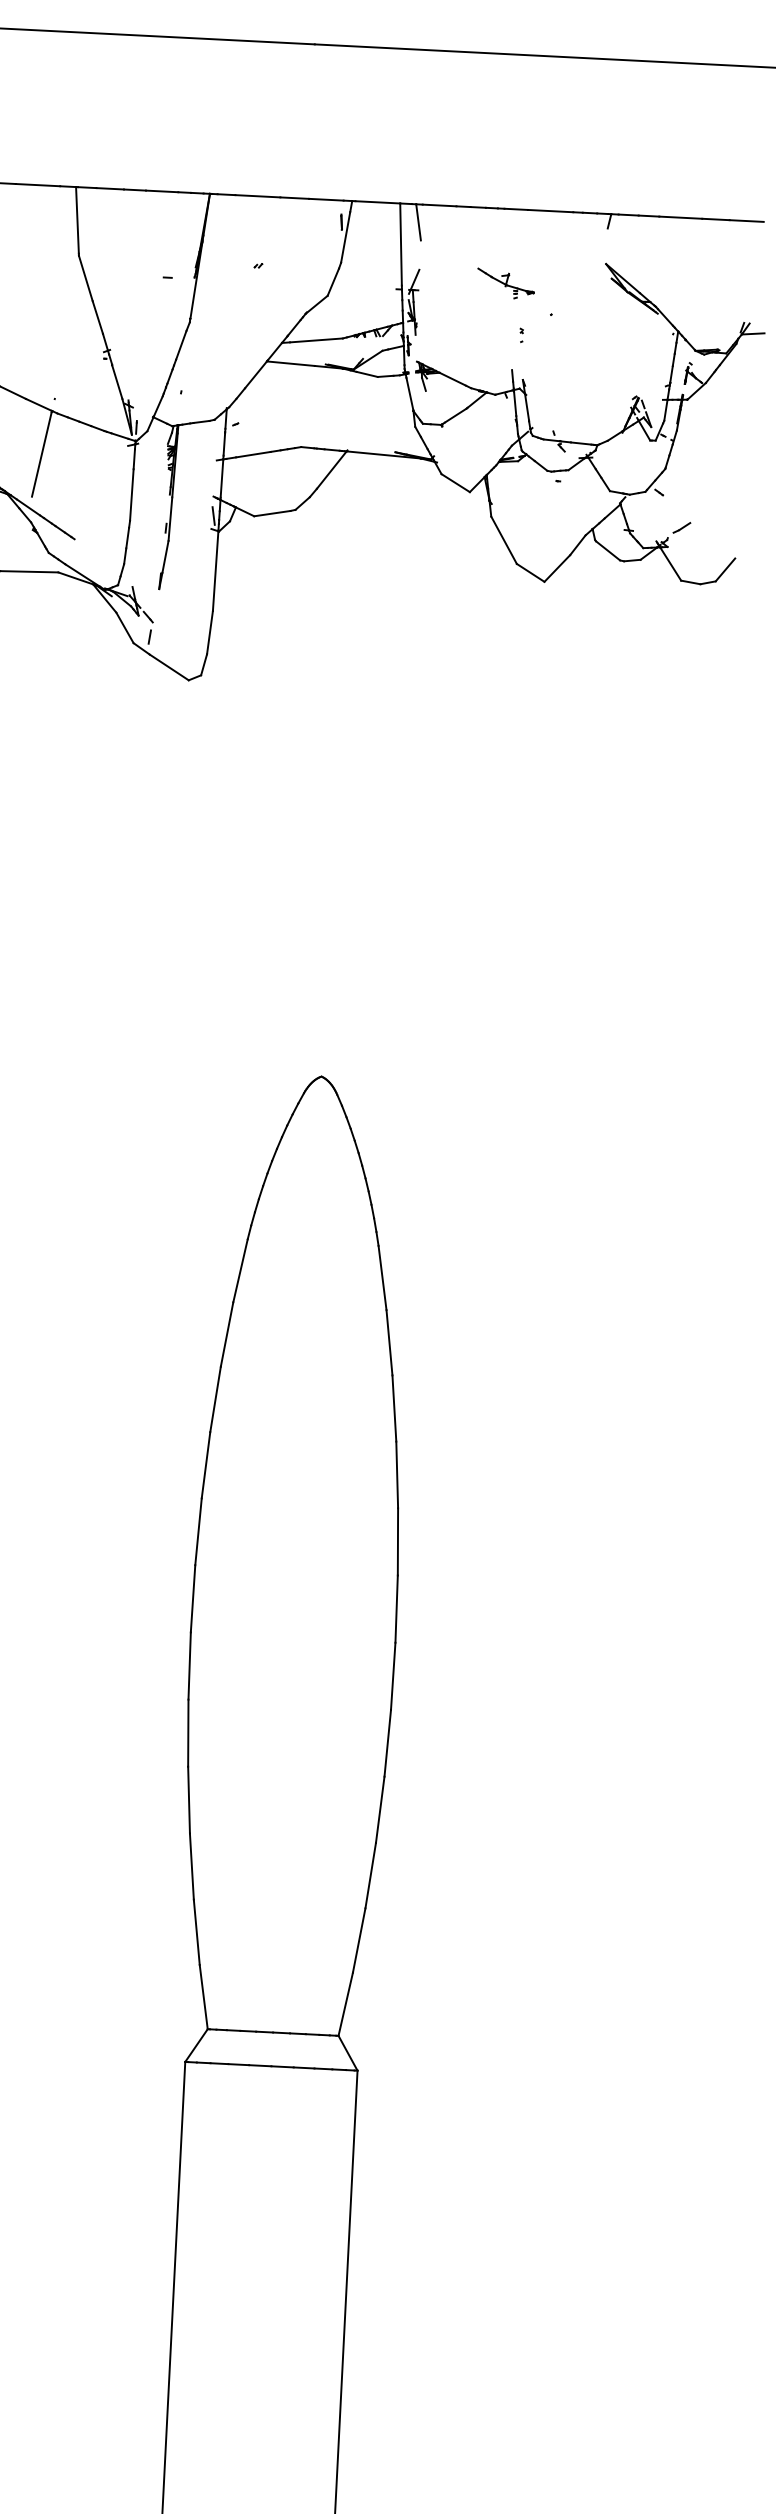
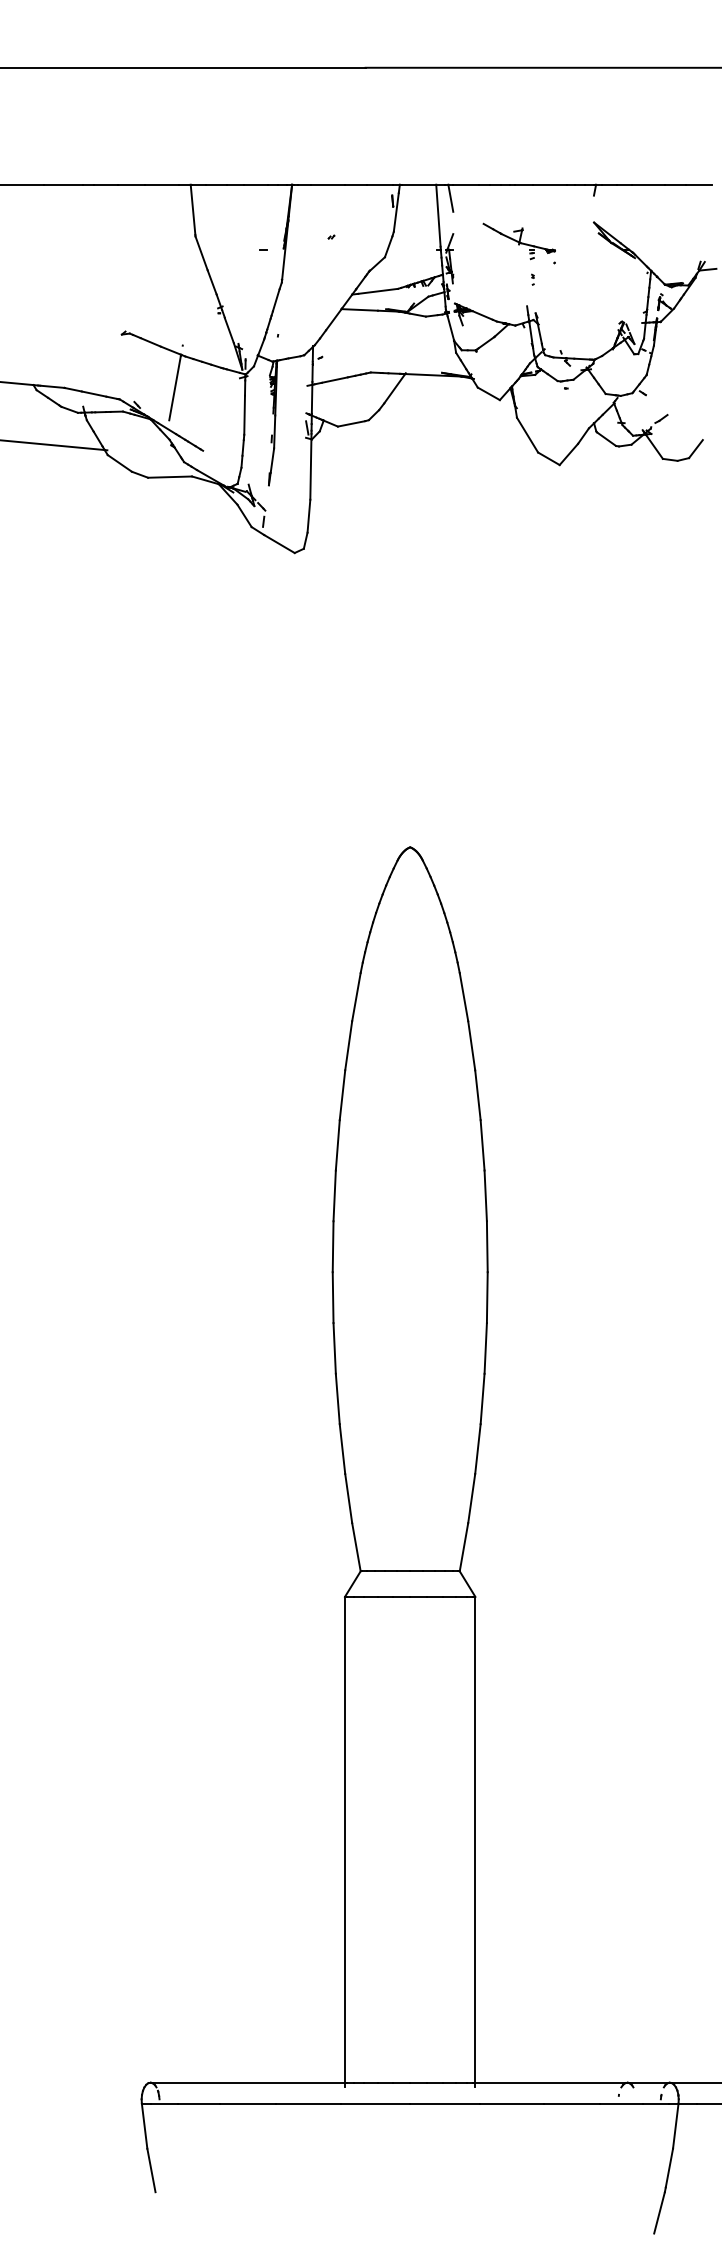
part: (505, 283) -> (518, 241), size x1.67

